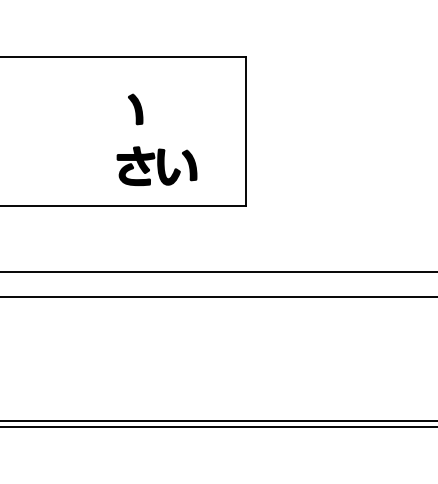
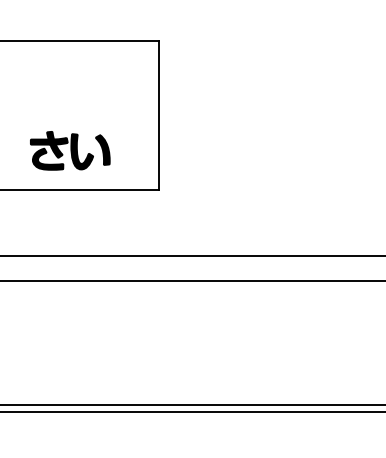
part: (135, 109) -> (48, 94), removed

